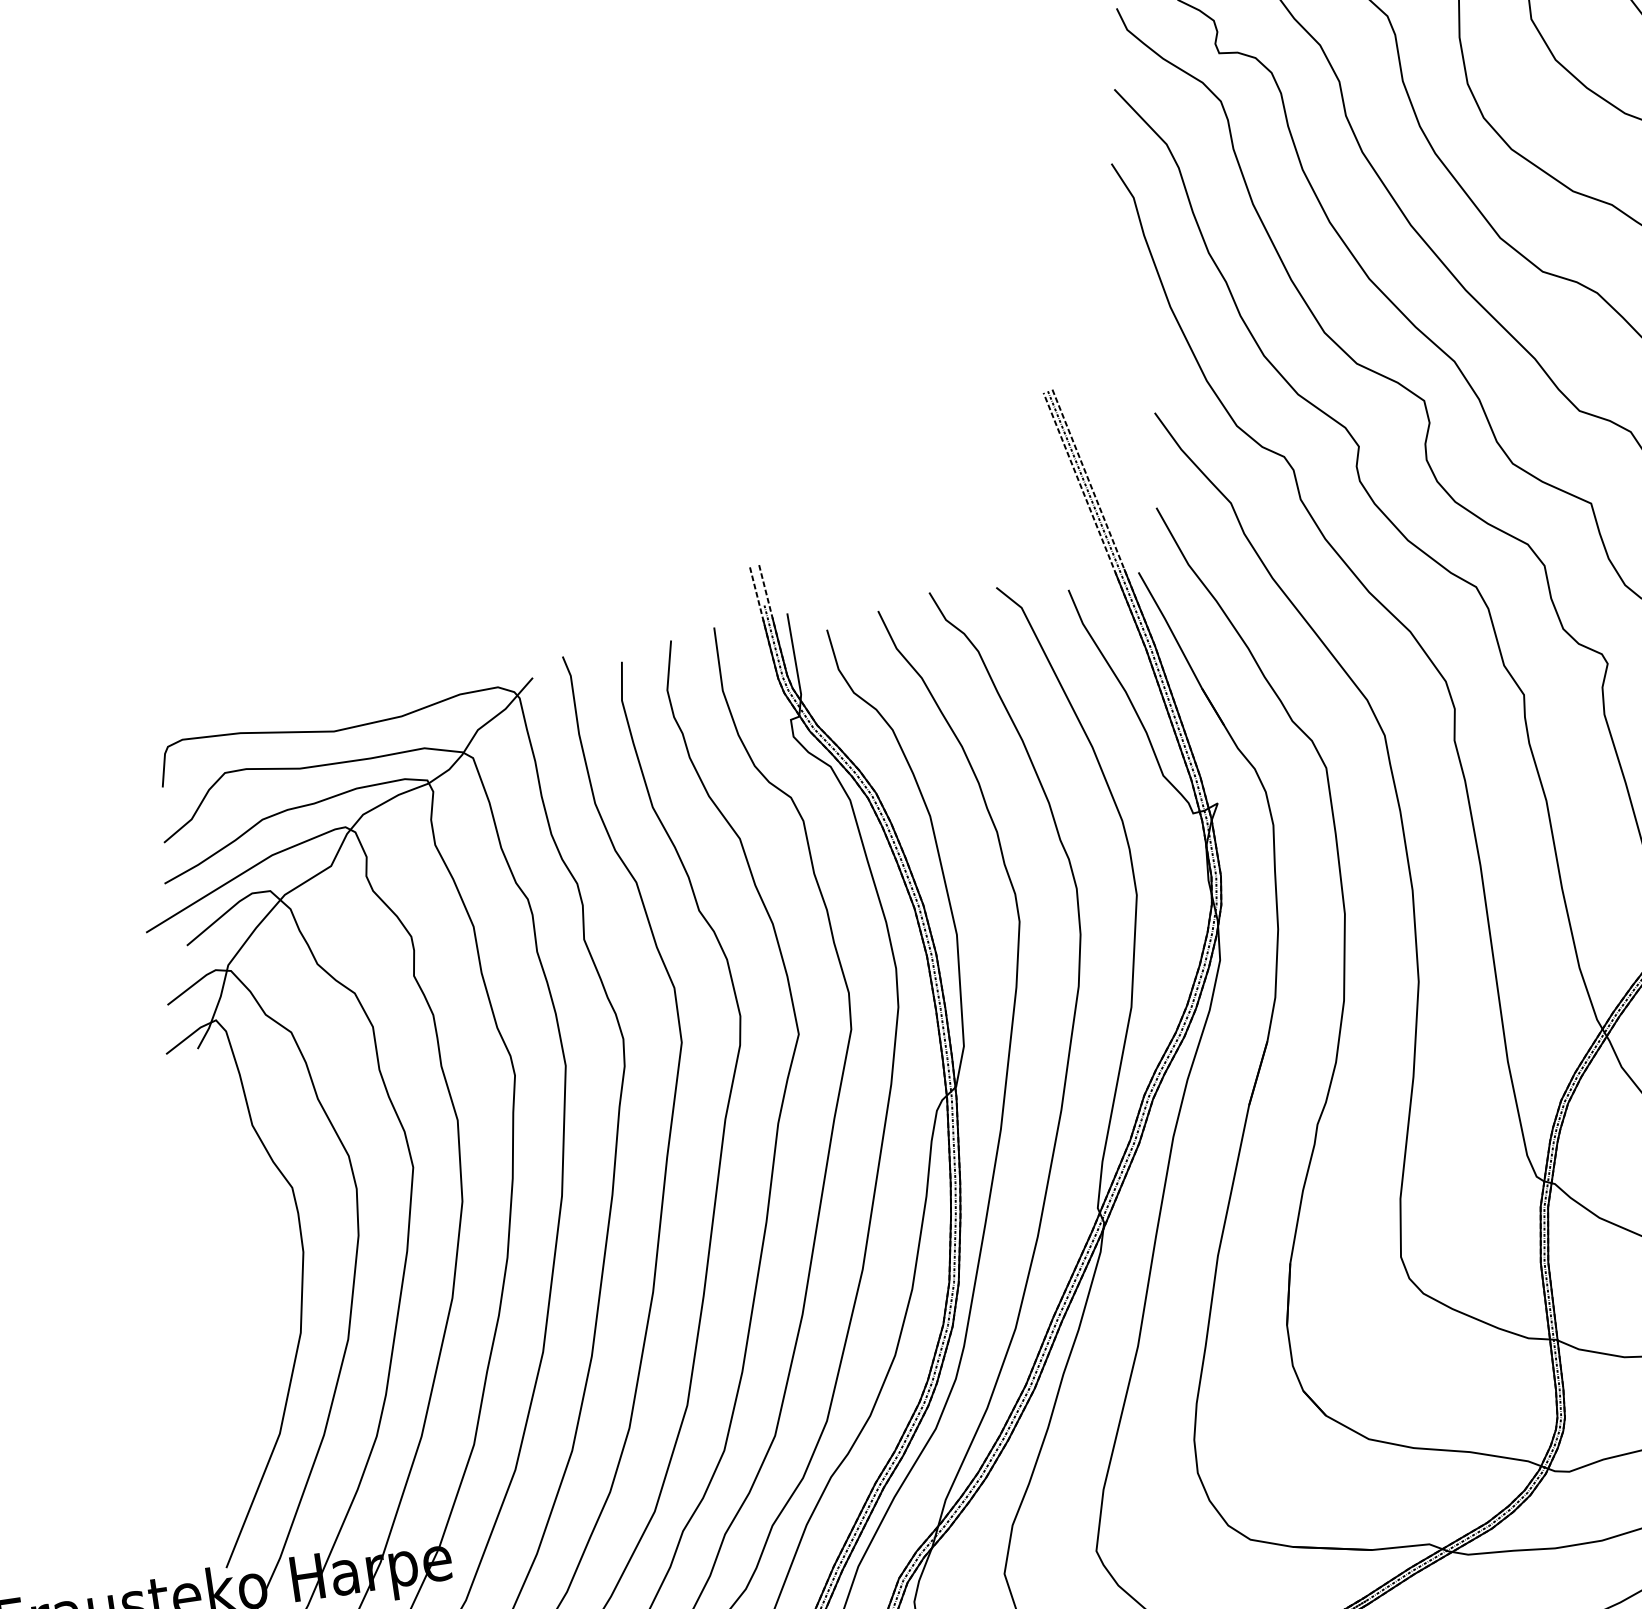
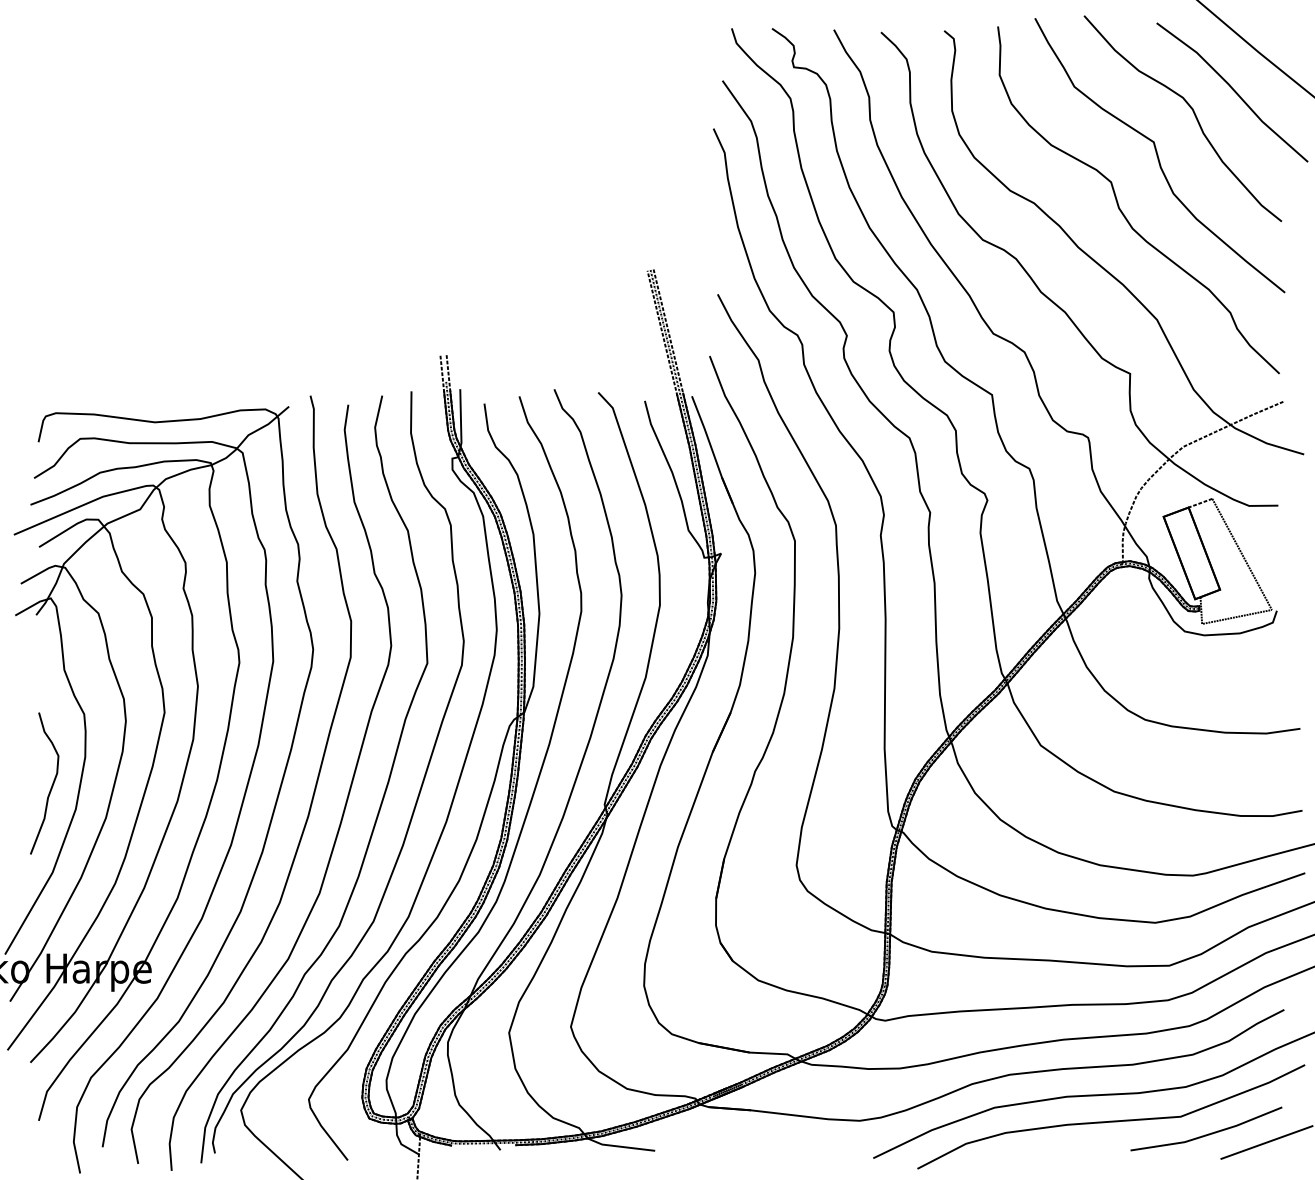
curve: (258, 1302) -> (51, 785), added

